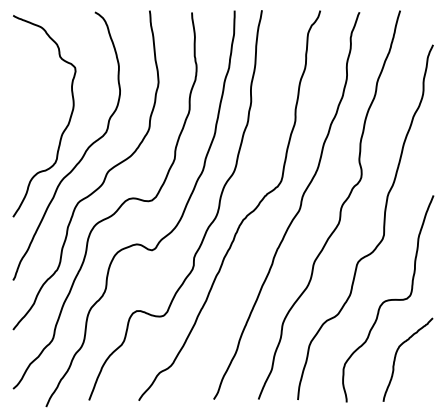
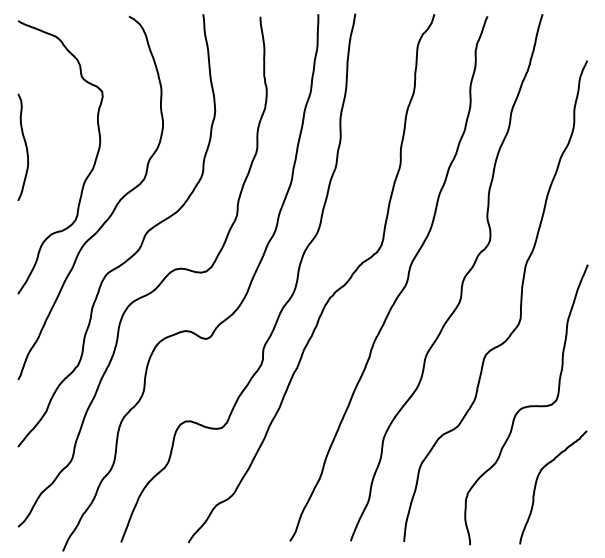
curve: (18, 108) -> (25, 146), added

